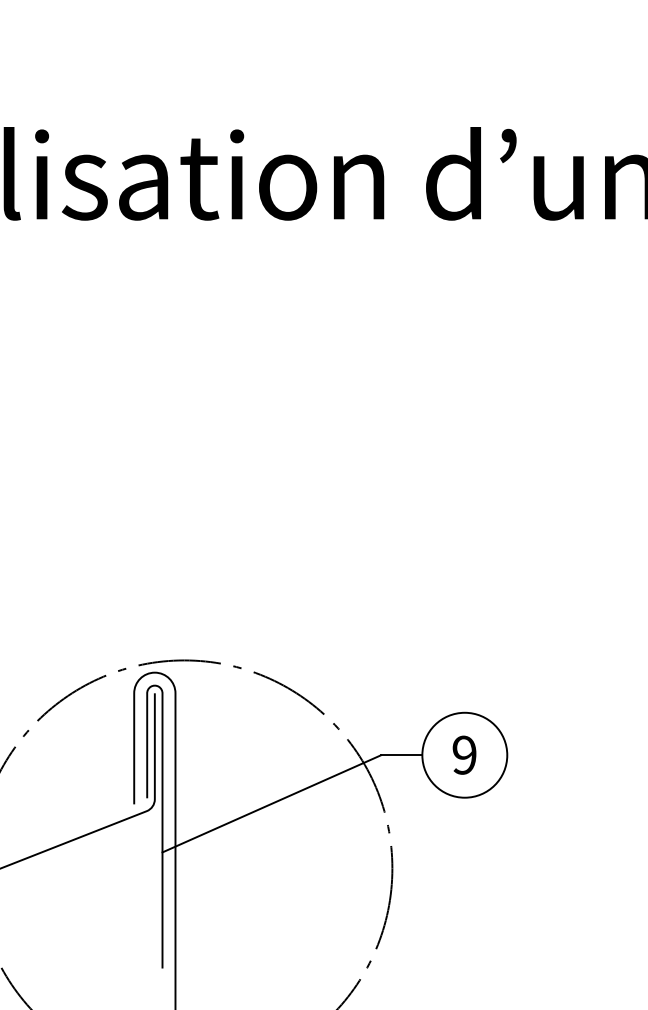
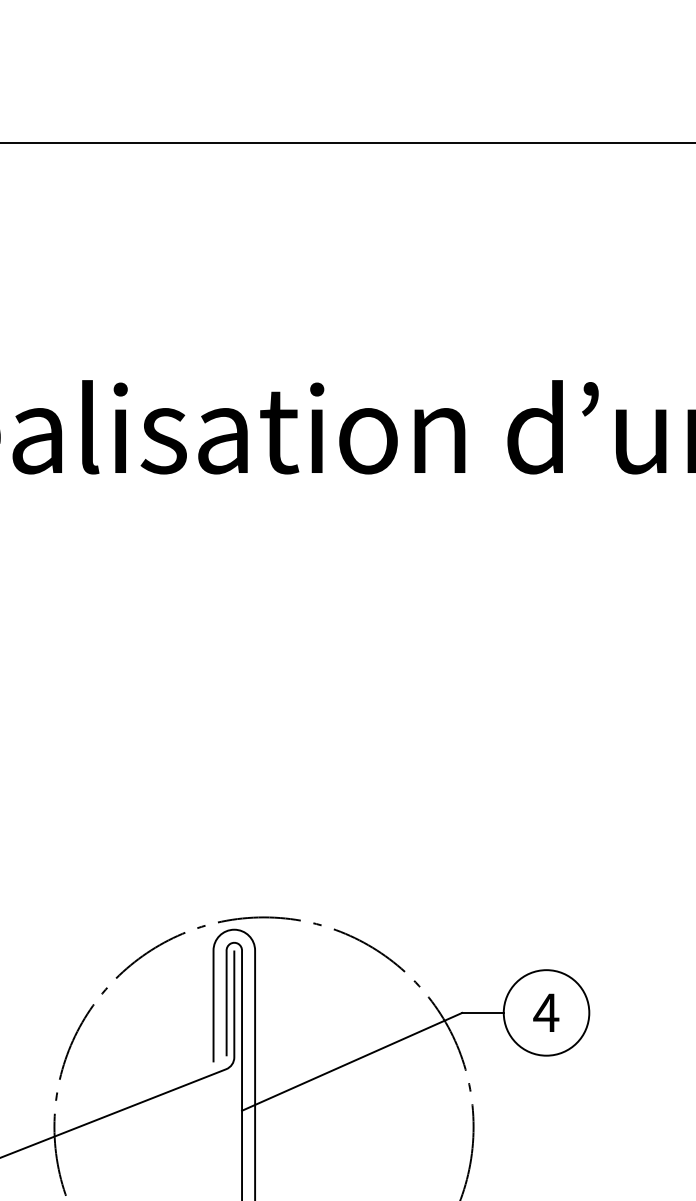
text: (464, 754) -> (546, 1012), 9 -> 4

